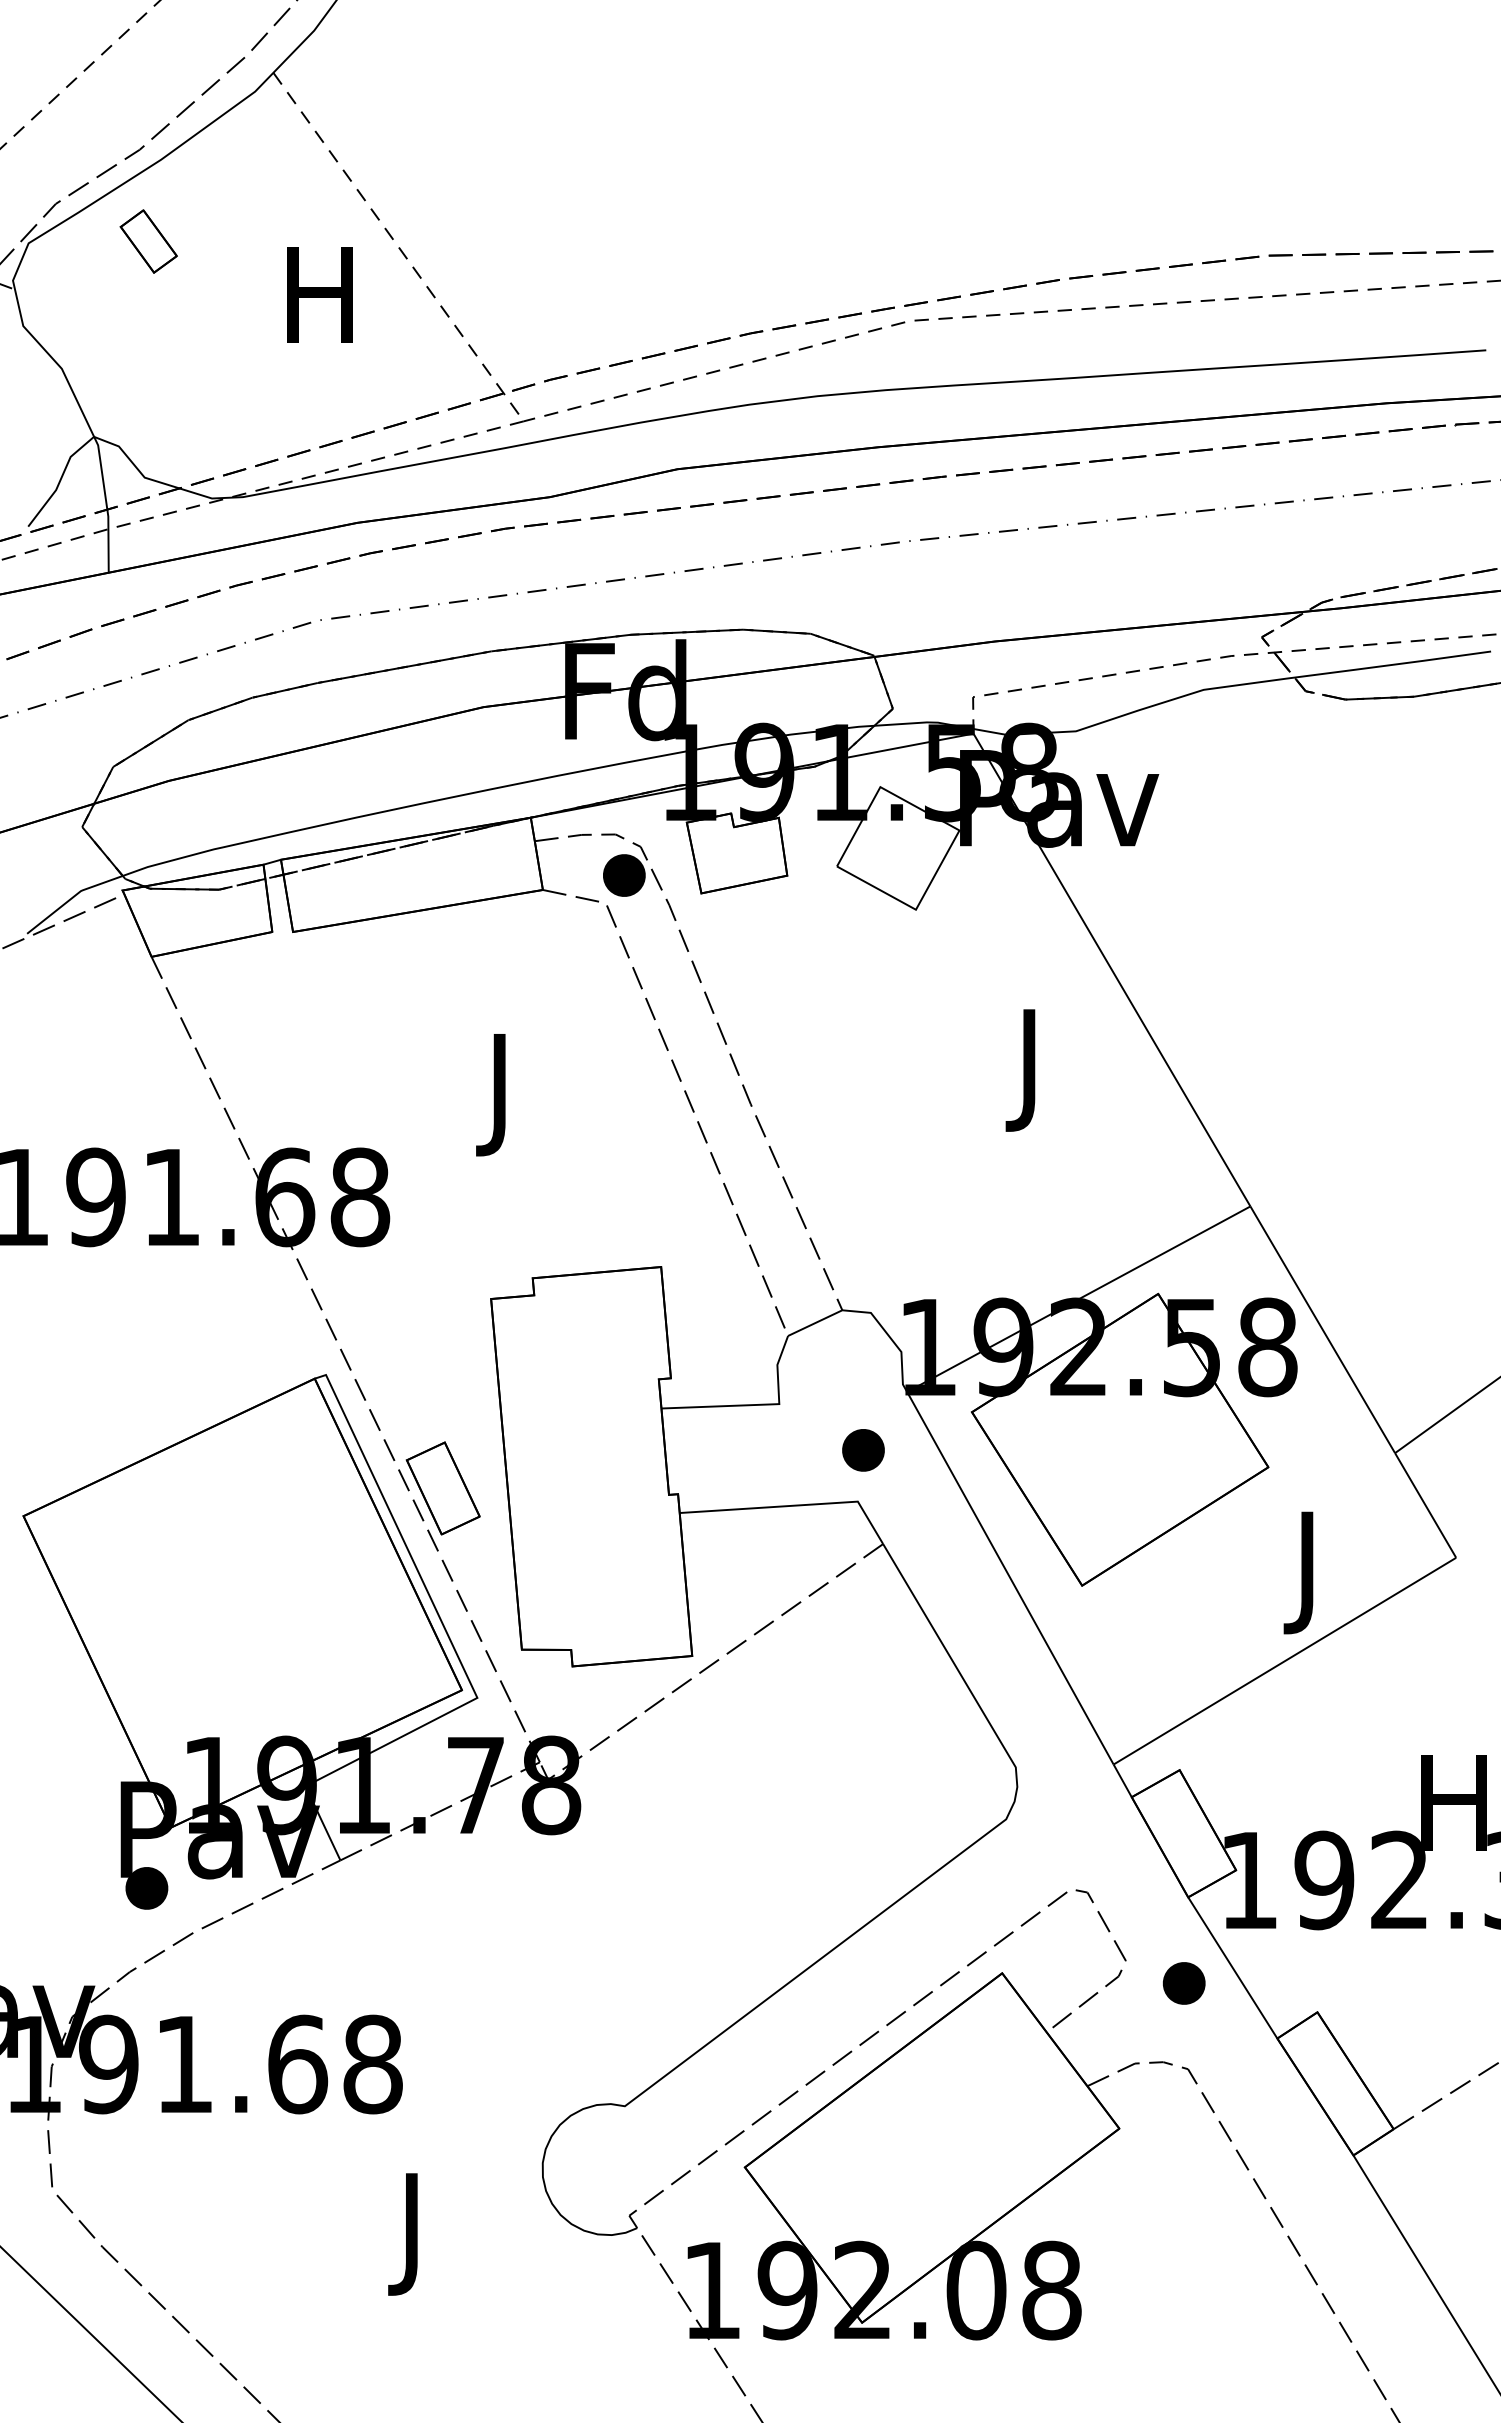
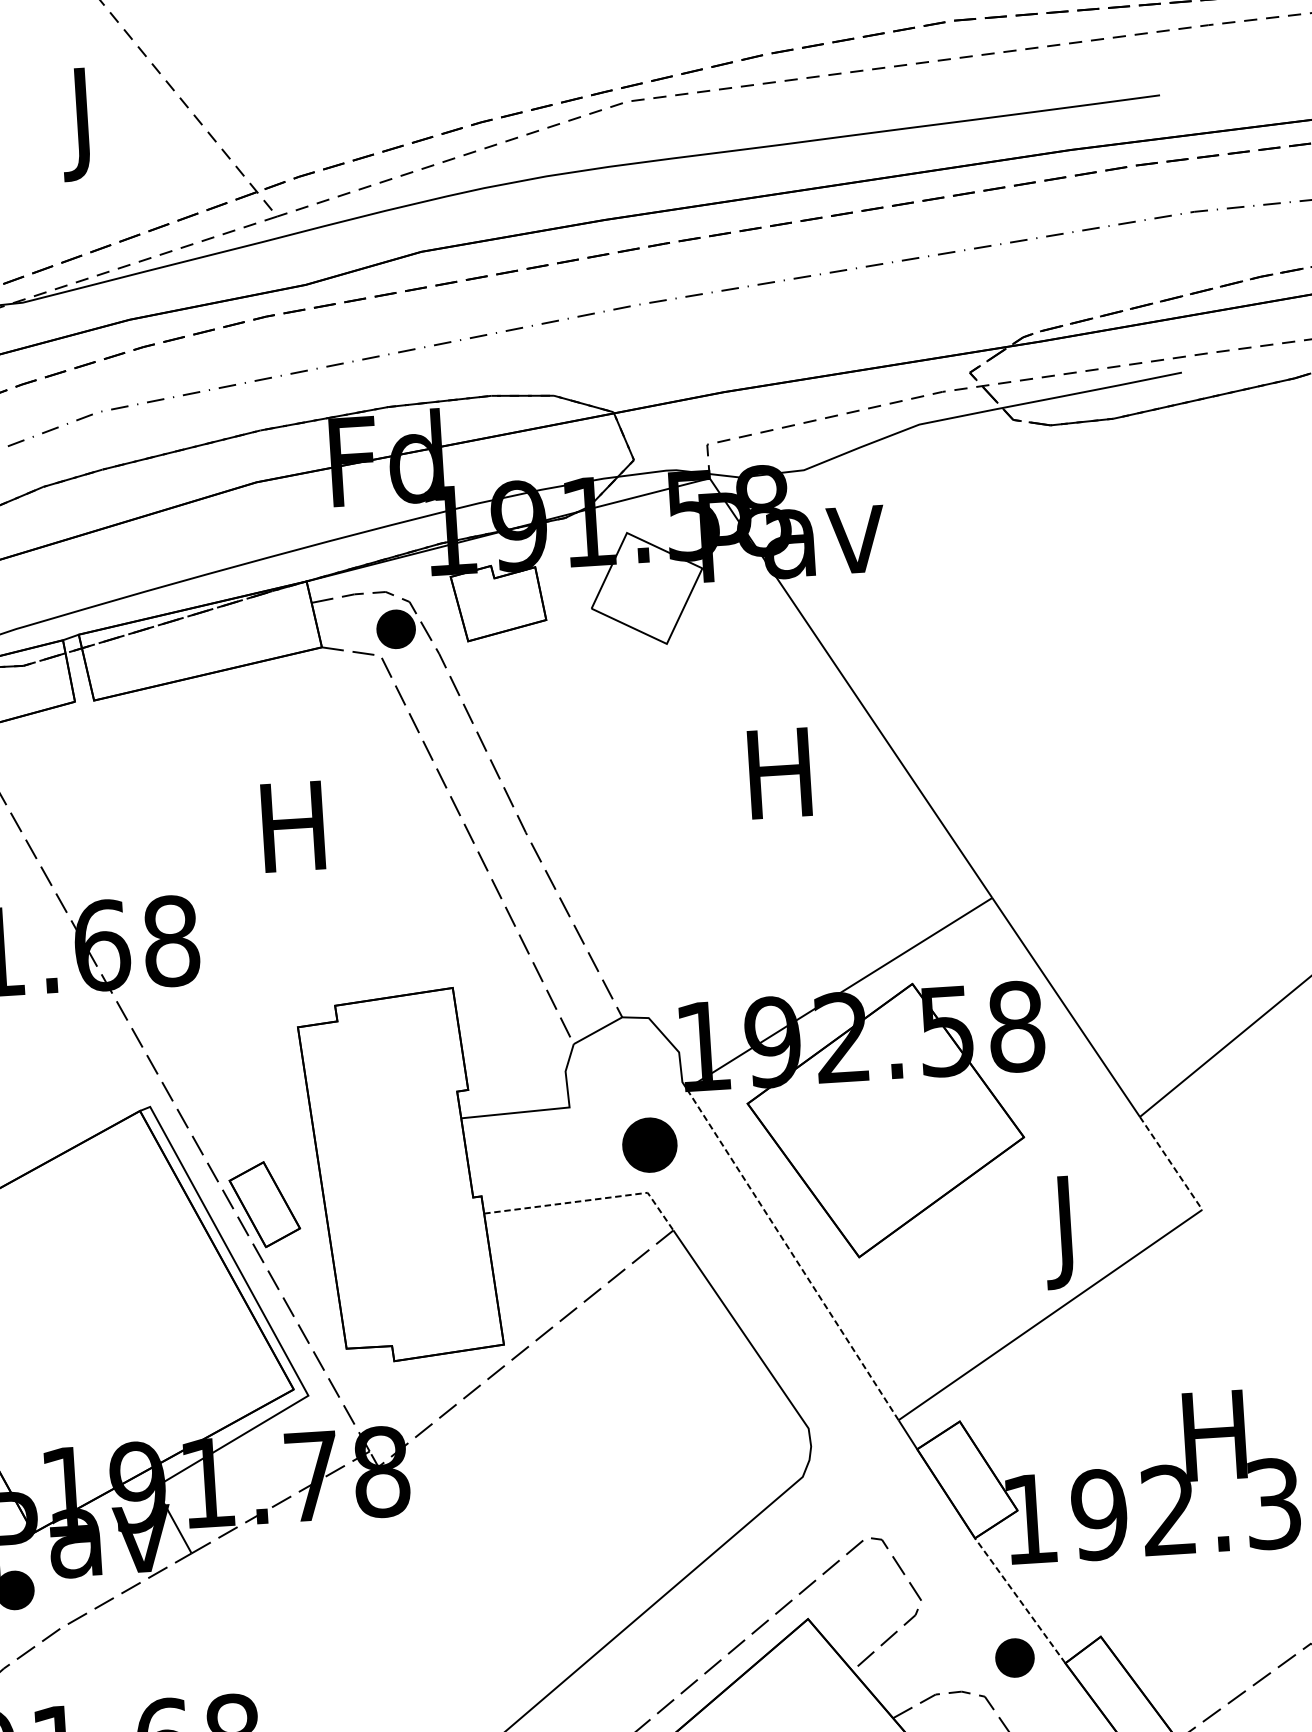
text: (319, 308) -> (82, 124), H -> J
text: (1028, 1070) -> (779, 785), J -> H
text: (499, 1095) -> (293, 839), J -> H
part: (863, 1450) -> (649, 1145), size x1.4
line: (794, 1505) -> (589, 1200), solid -> dashed
line: (1425, 1505) -> (1171, 1163), solid -> dashed
line: (1010, 1578) -> (792, 1254), solid -> dashed
line: (1232, 1967) -> (1019, 1600), solid -> dashed
part: (1183, 1983) -> (1014, 1658), moved

